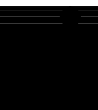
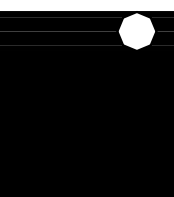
fill: (69, 16) -> (135, 31), removed

